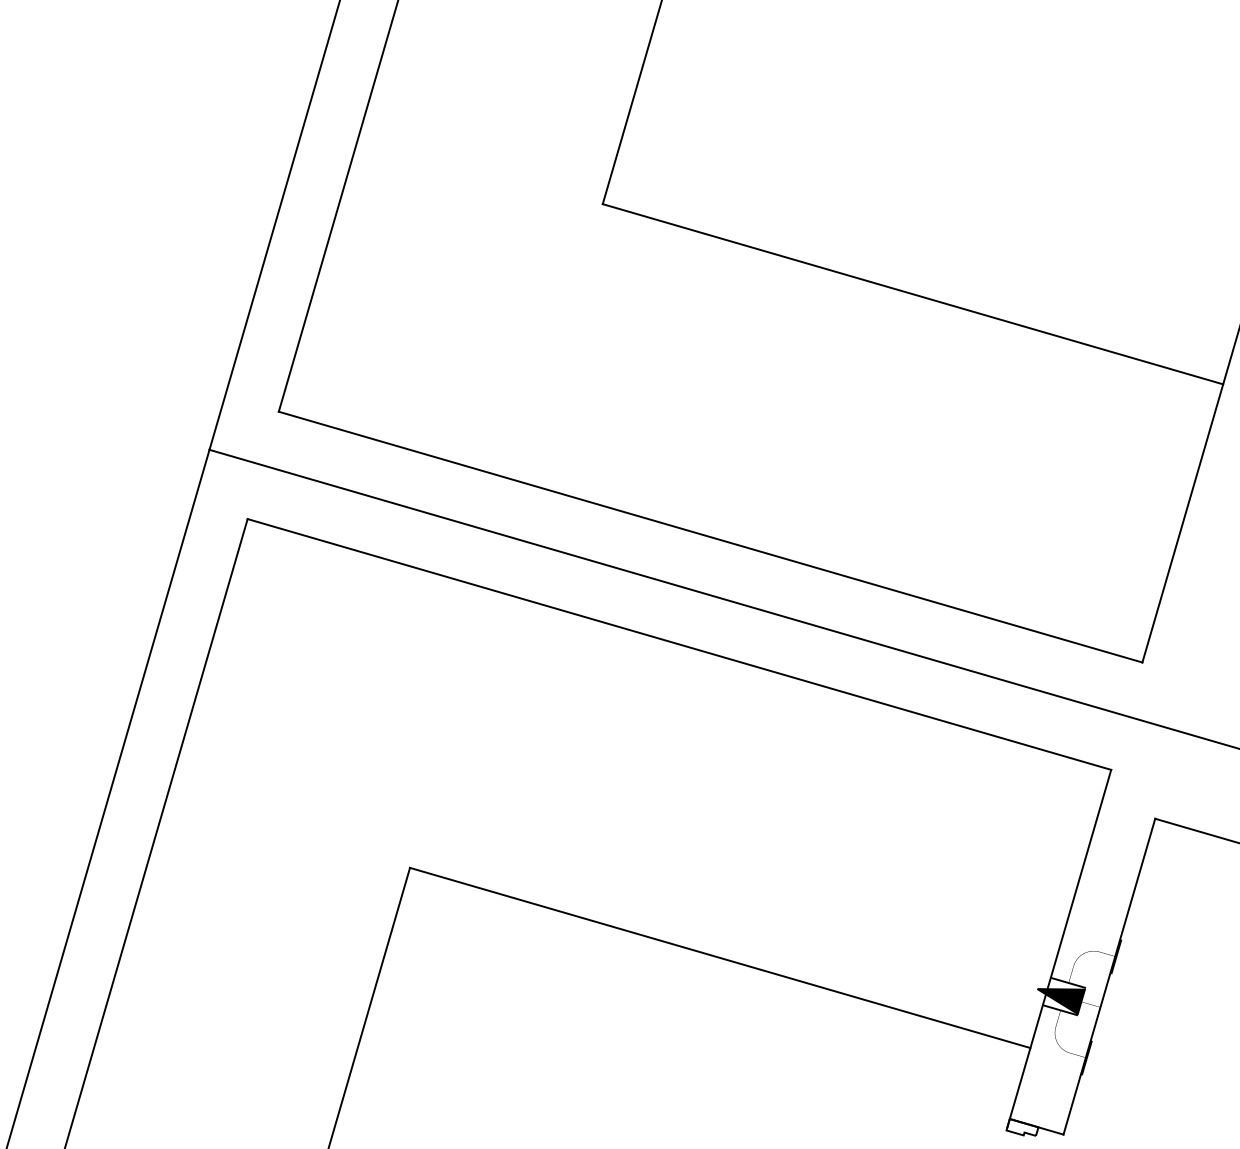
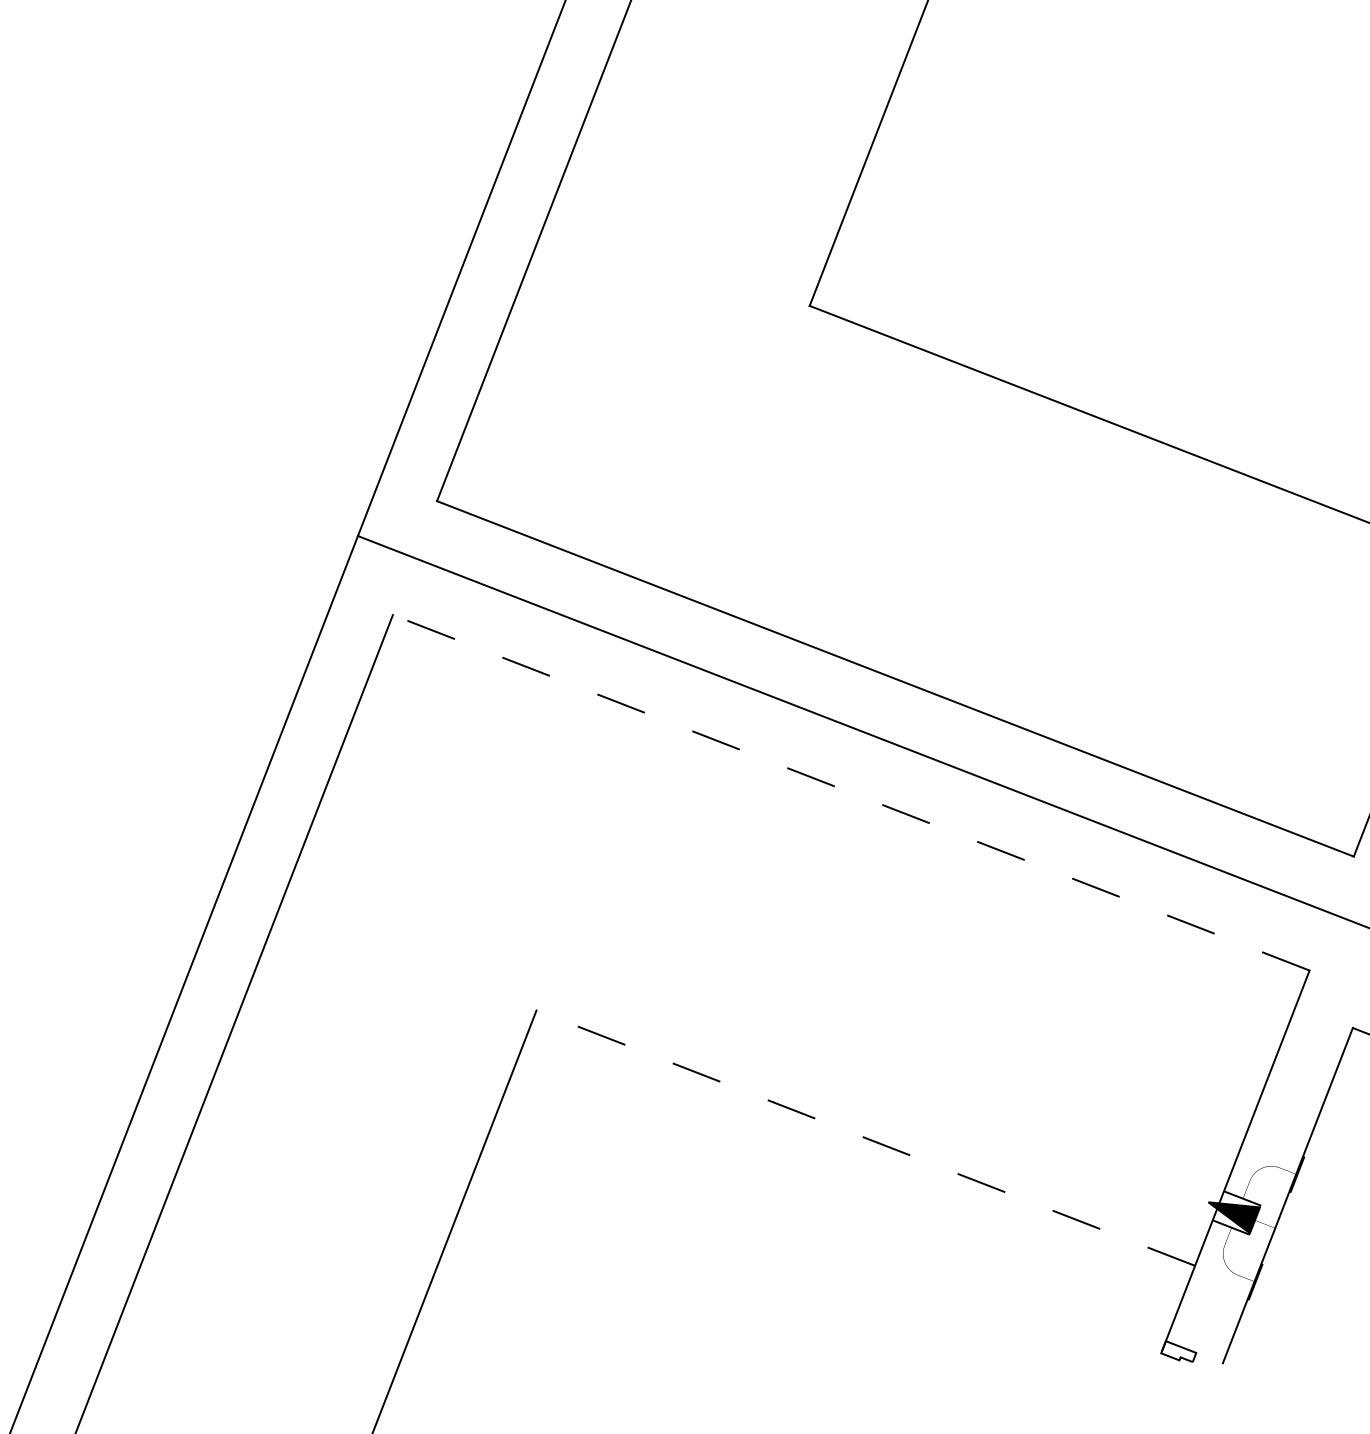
line: (679, 644) -> (851, 792), solid -> dashed
line: (719, 957) -> (865, 1137), solid -> dashed
line: (1035, 1127) -> (1193, 1352), removed

